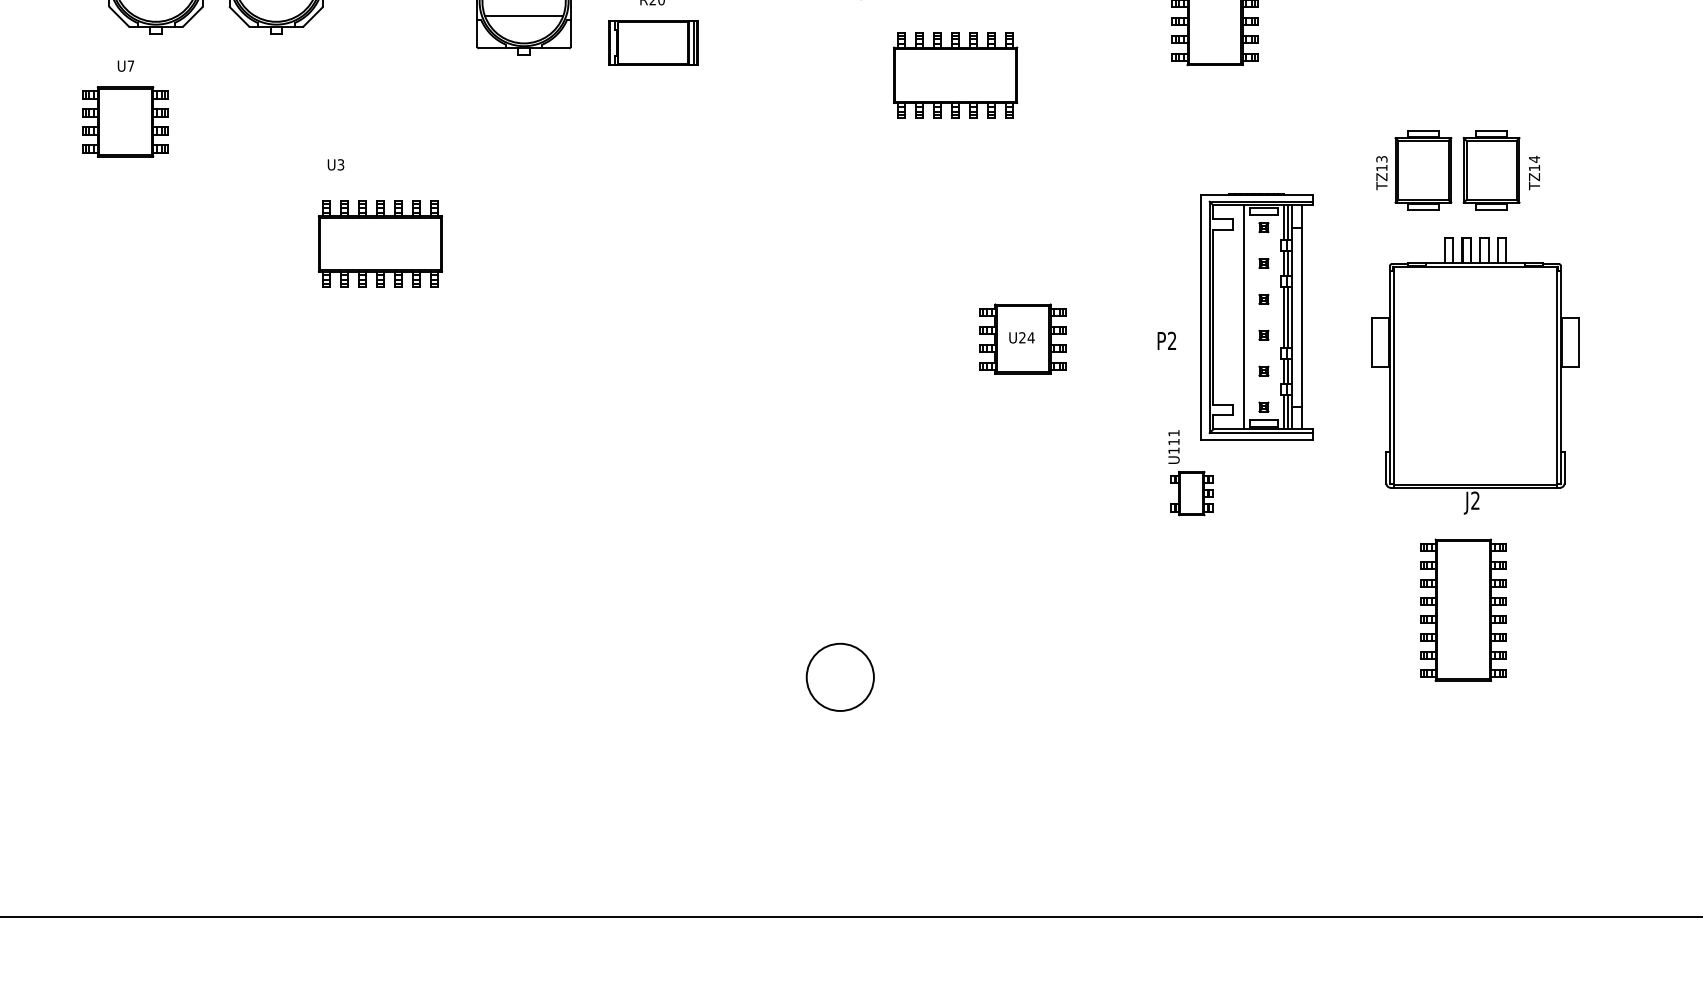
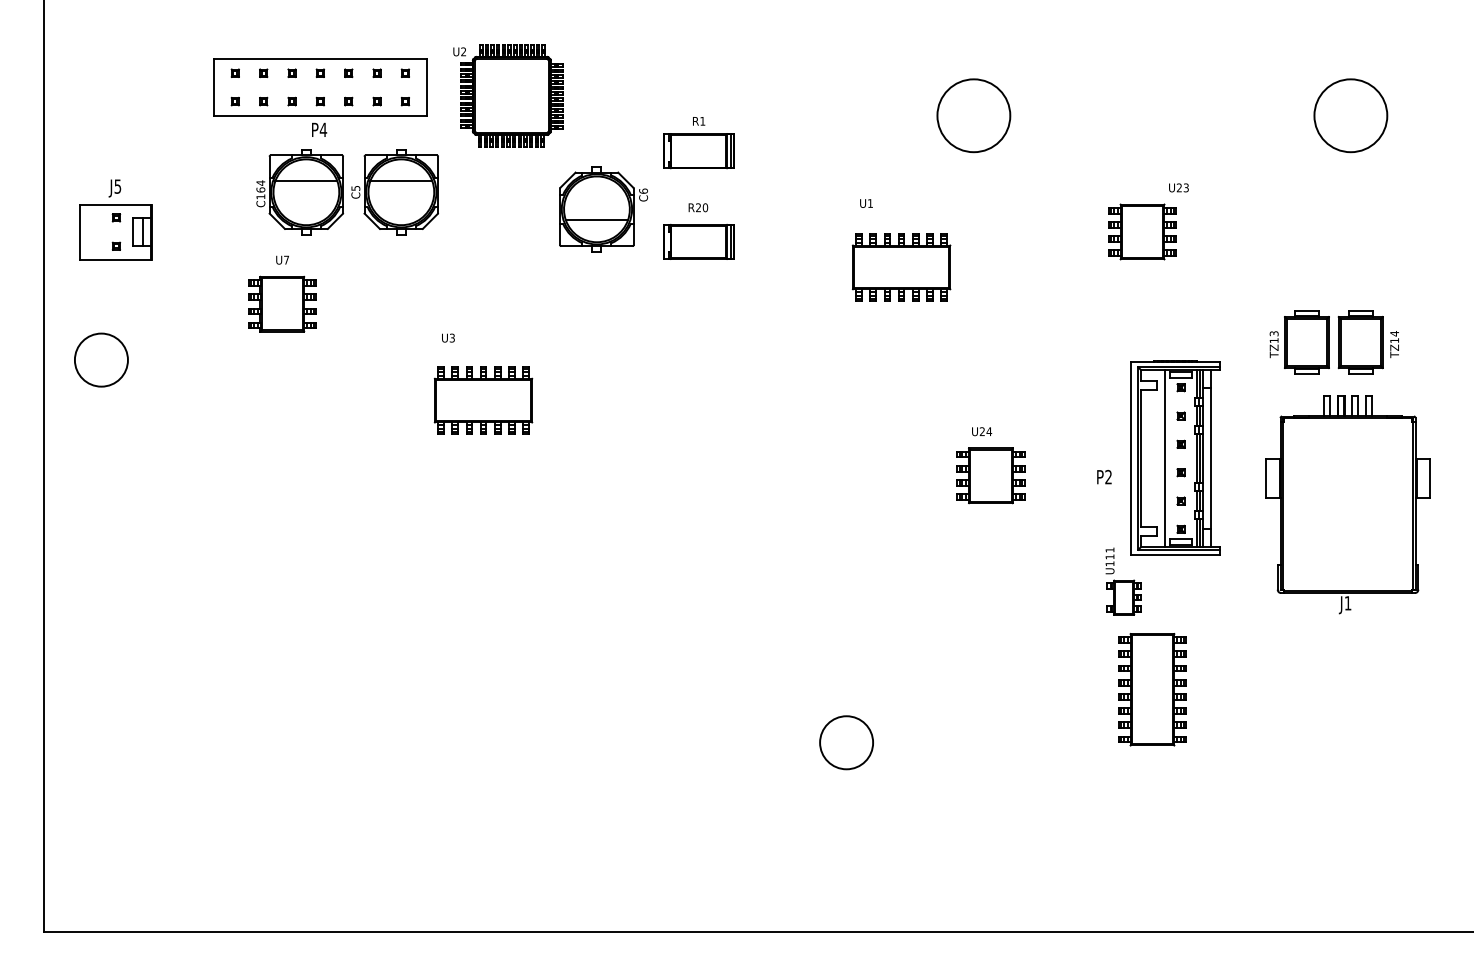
part: (955, 75) -> (901, 267), moved
text: (1022, 337) -> (982, 431), moved
text: (1474, 500) -> (1347, 603), J2 -> J1
part: (1463, 609) -> (1152, 689), moved

